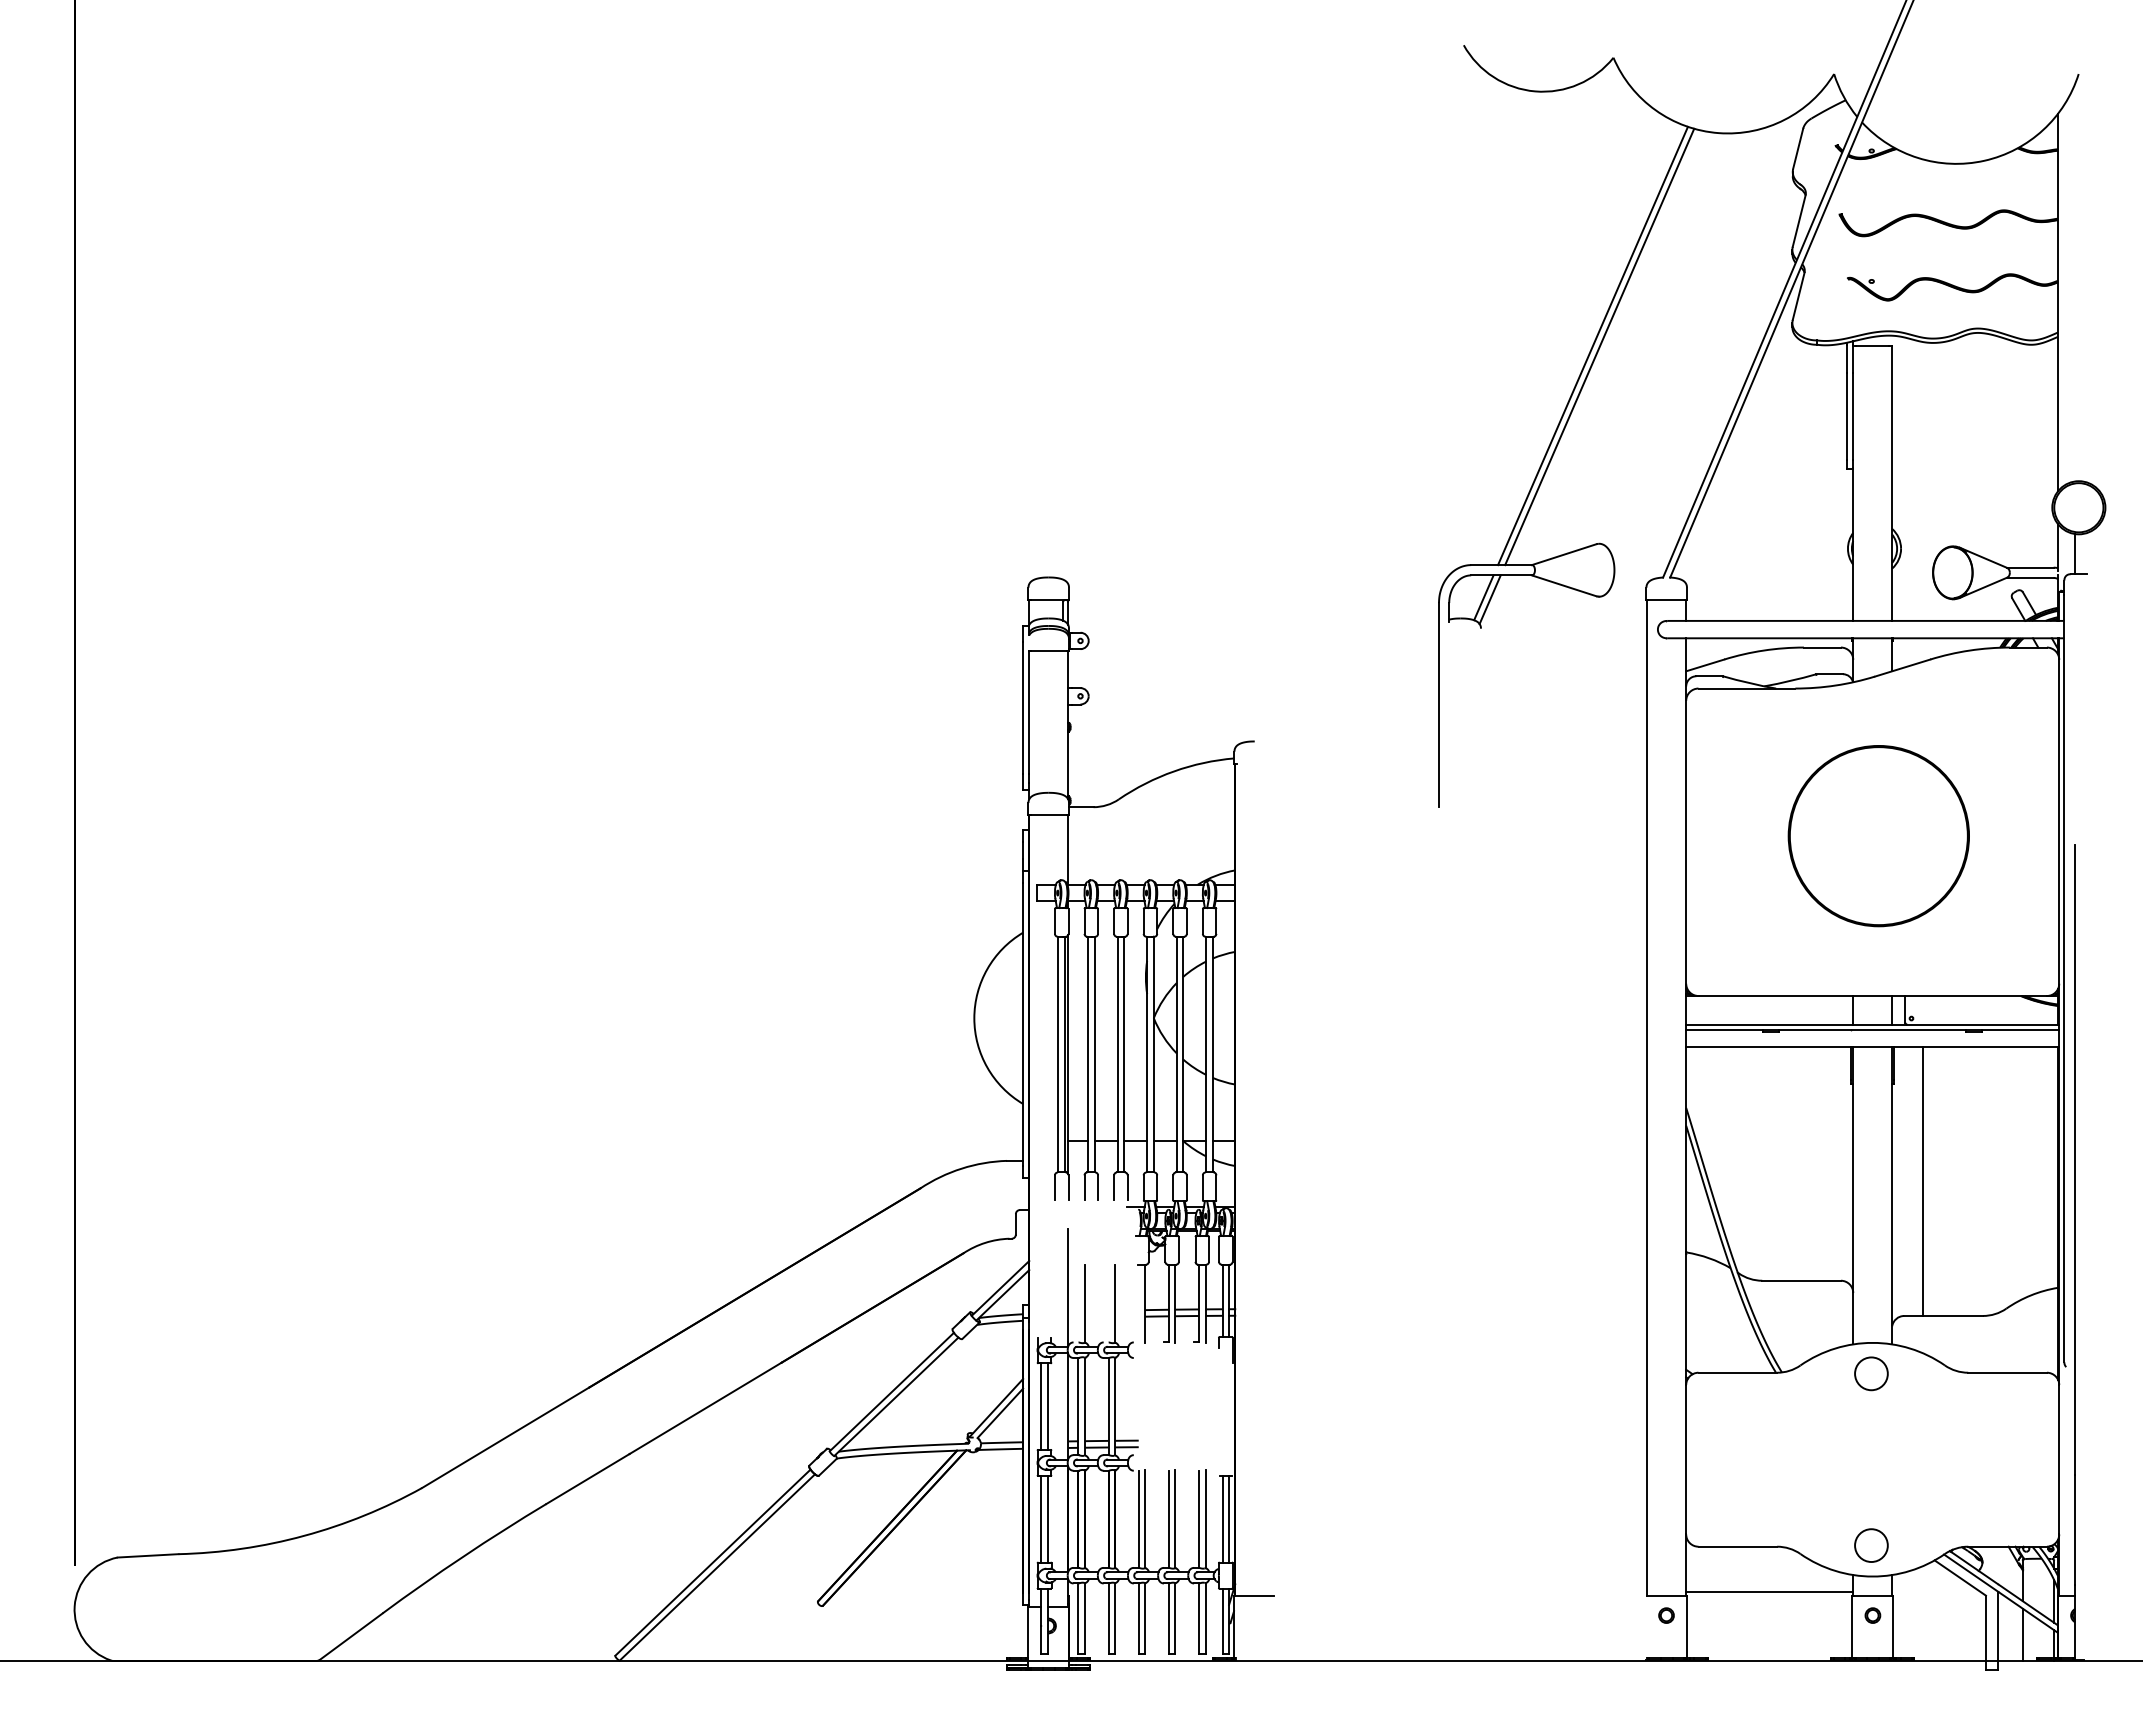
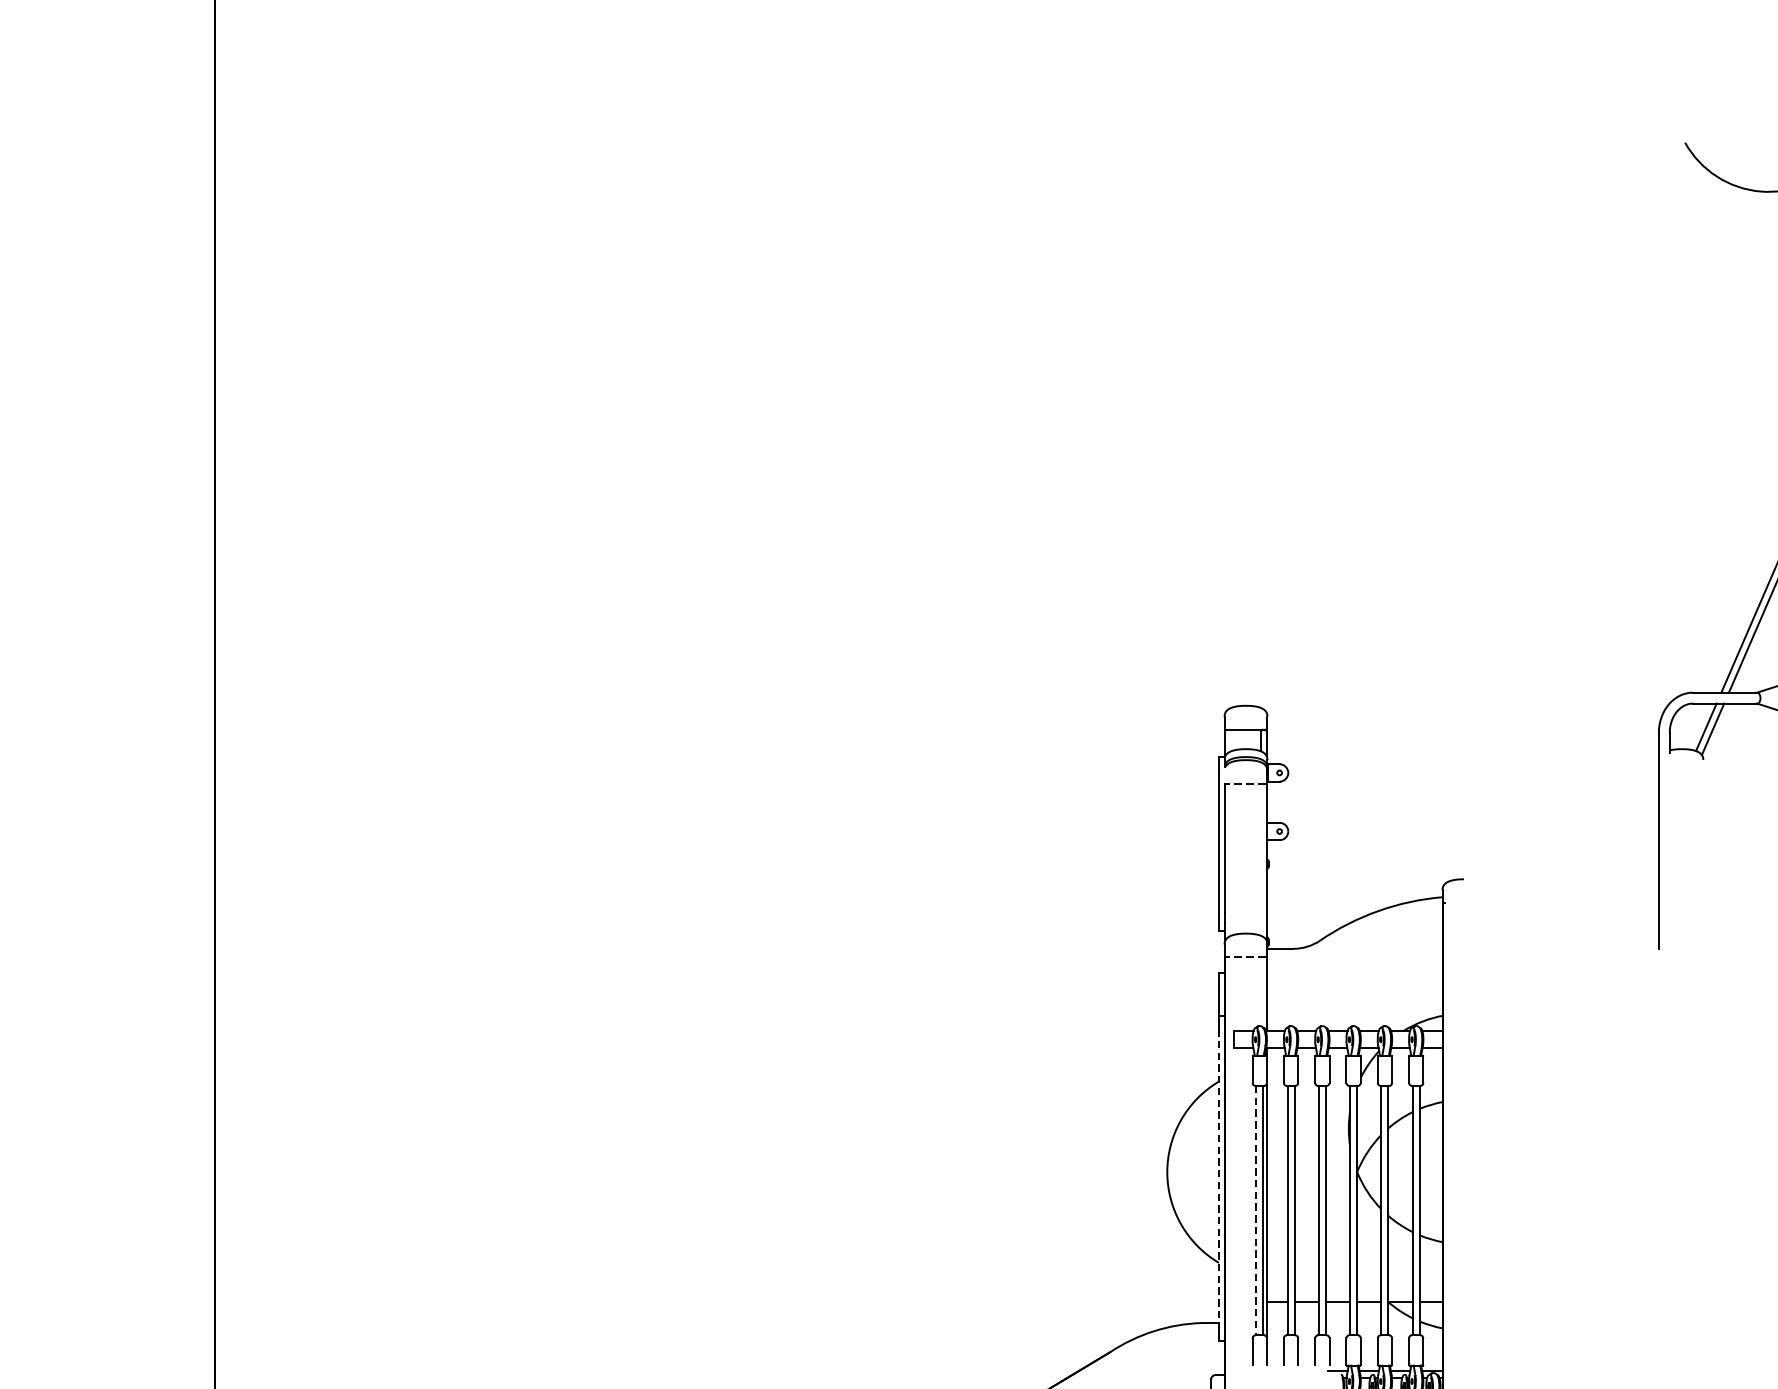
line: (1048, 651) -> (1245, 784), solid -> dashed
line: (1048, 815) -> (1245, 957), solid -> dashed
line: (1023, 1025) -> (1219, 1179), solid -> dashed
line: (1058, 1054) -> (1256, 1210), solid -> dashed

